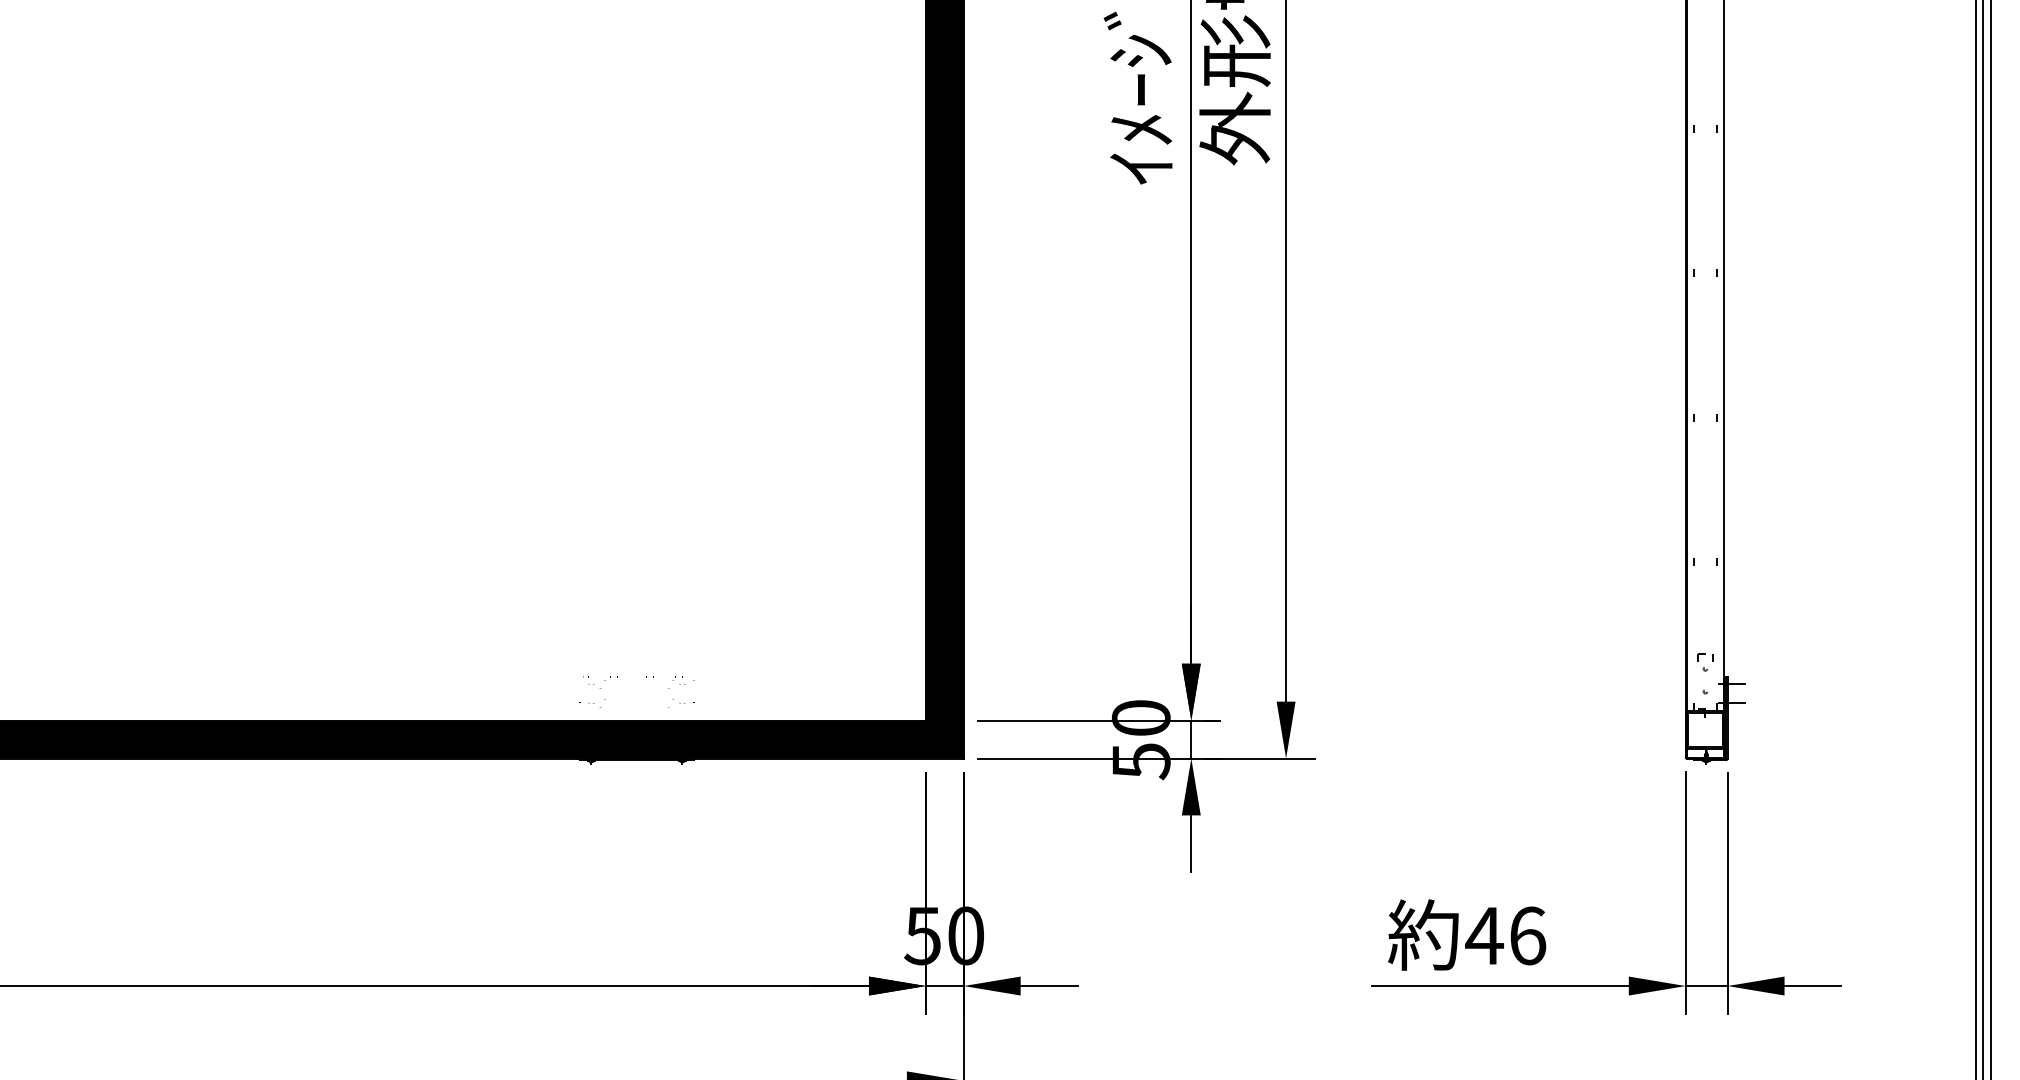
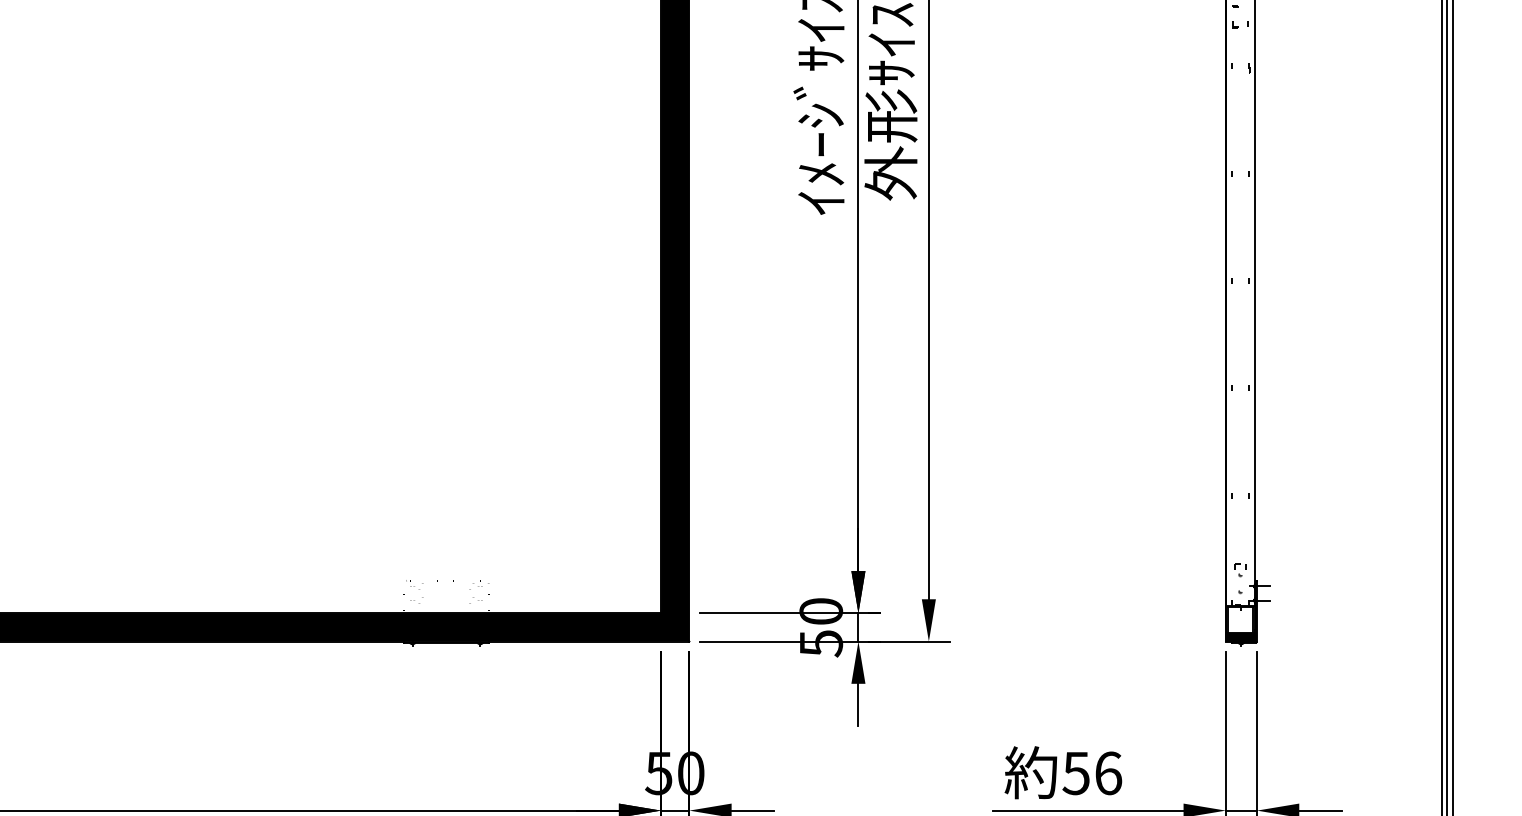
fill: (1705, 753) -> (1240, 637), added
text: (1483, 936) -> (1075, 773), 46 -> 56

